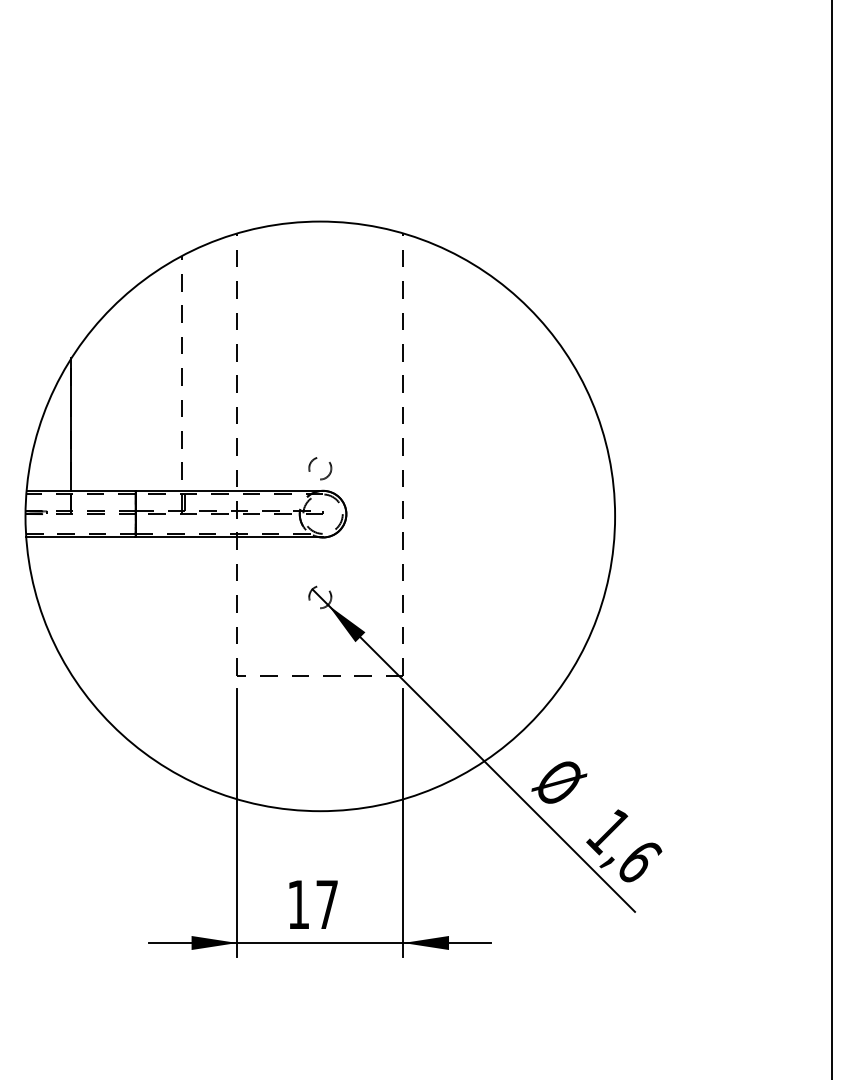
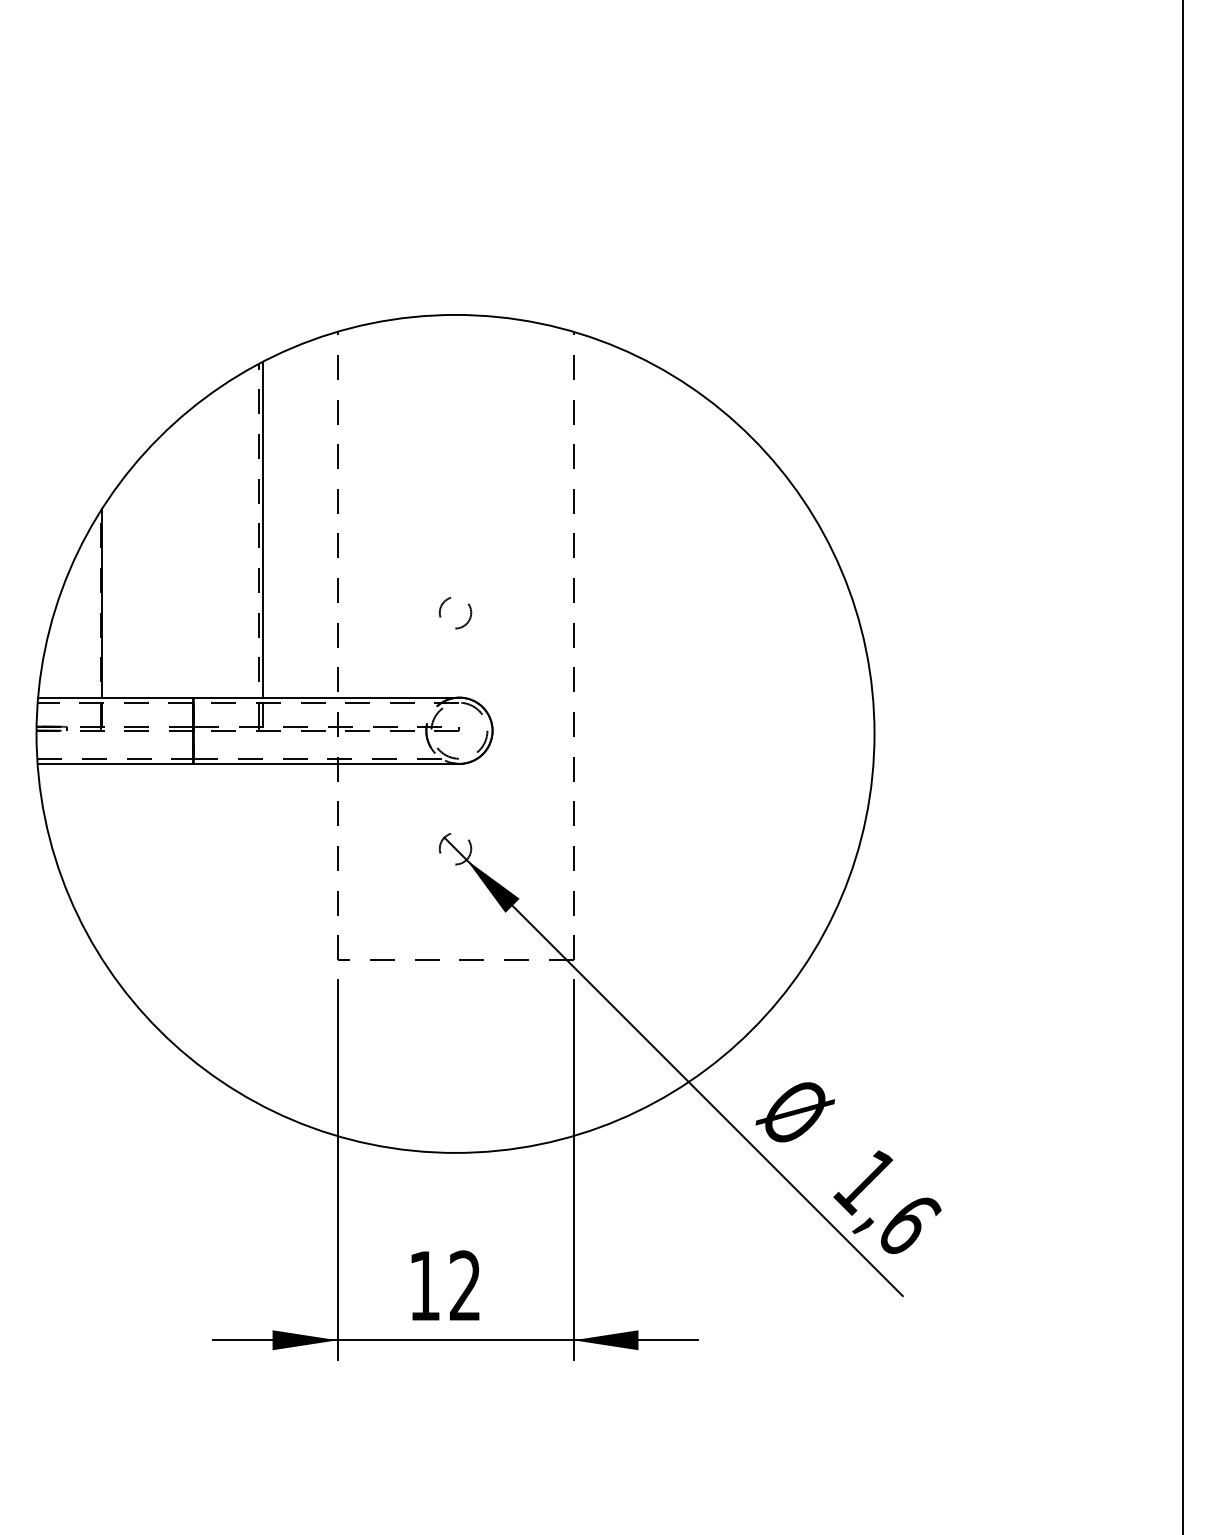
line: (184, 372) -> (262, 529), added
circle: (320, 468) -> (455, 613), moved
text: (326, 904) -> (464, 1285), 17 -> 12

